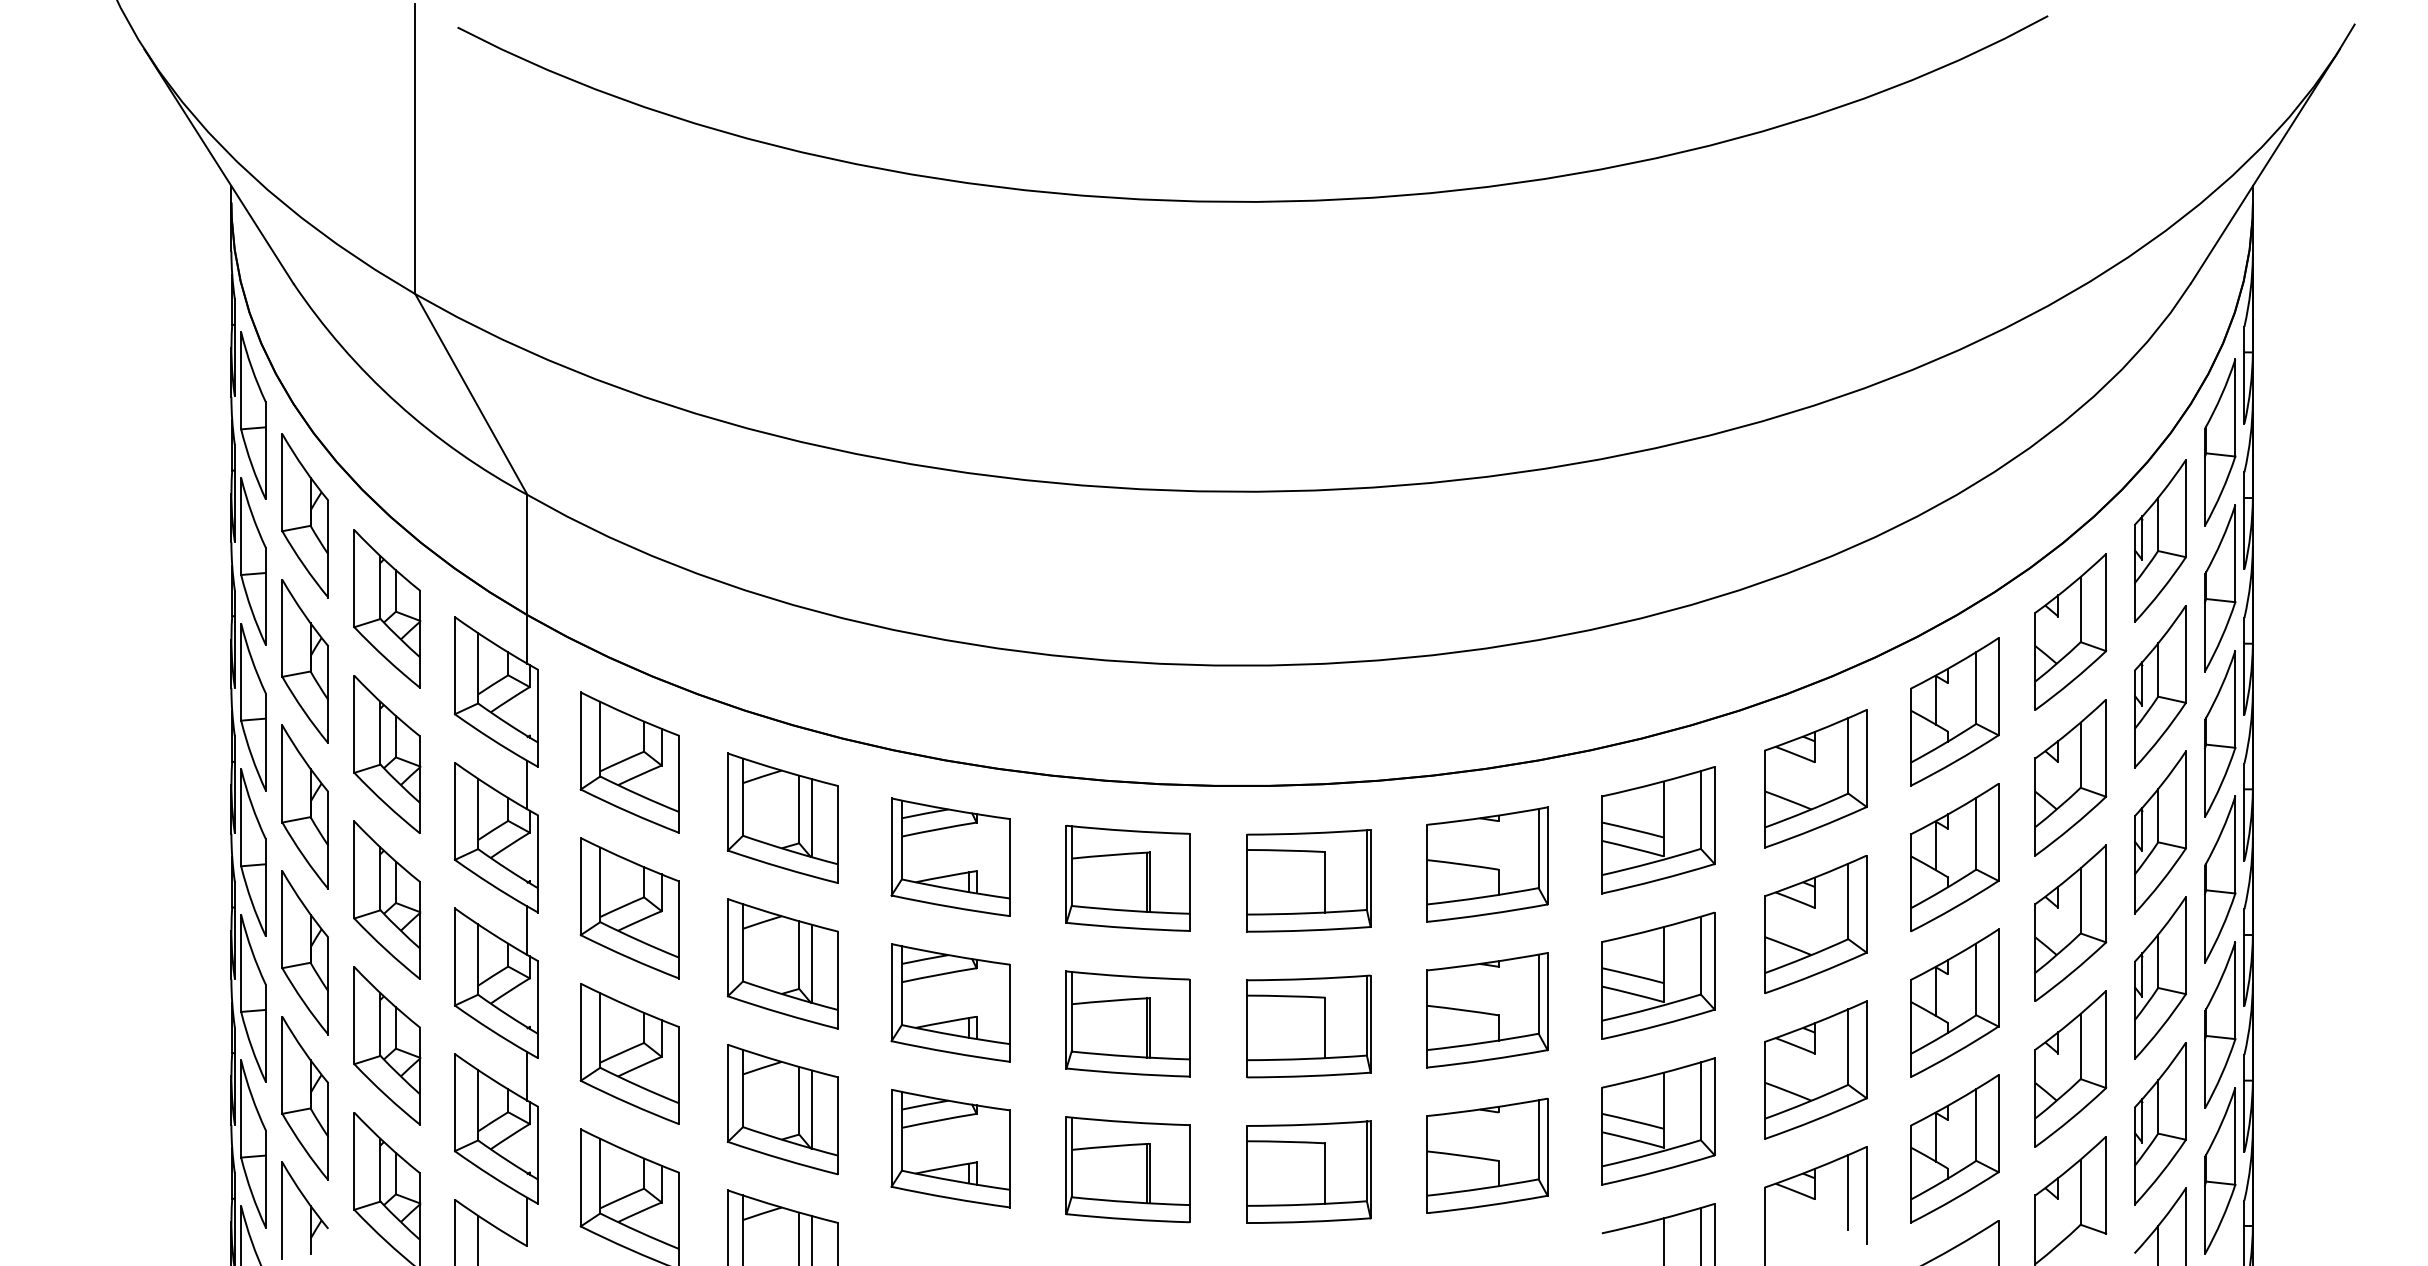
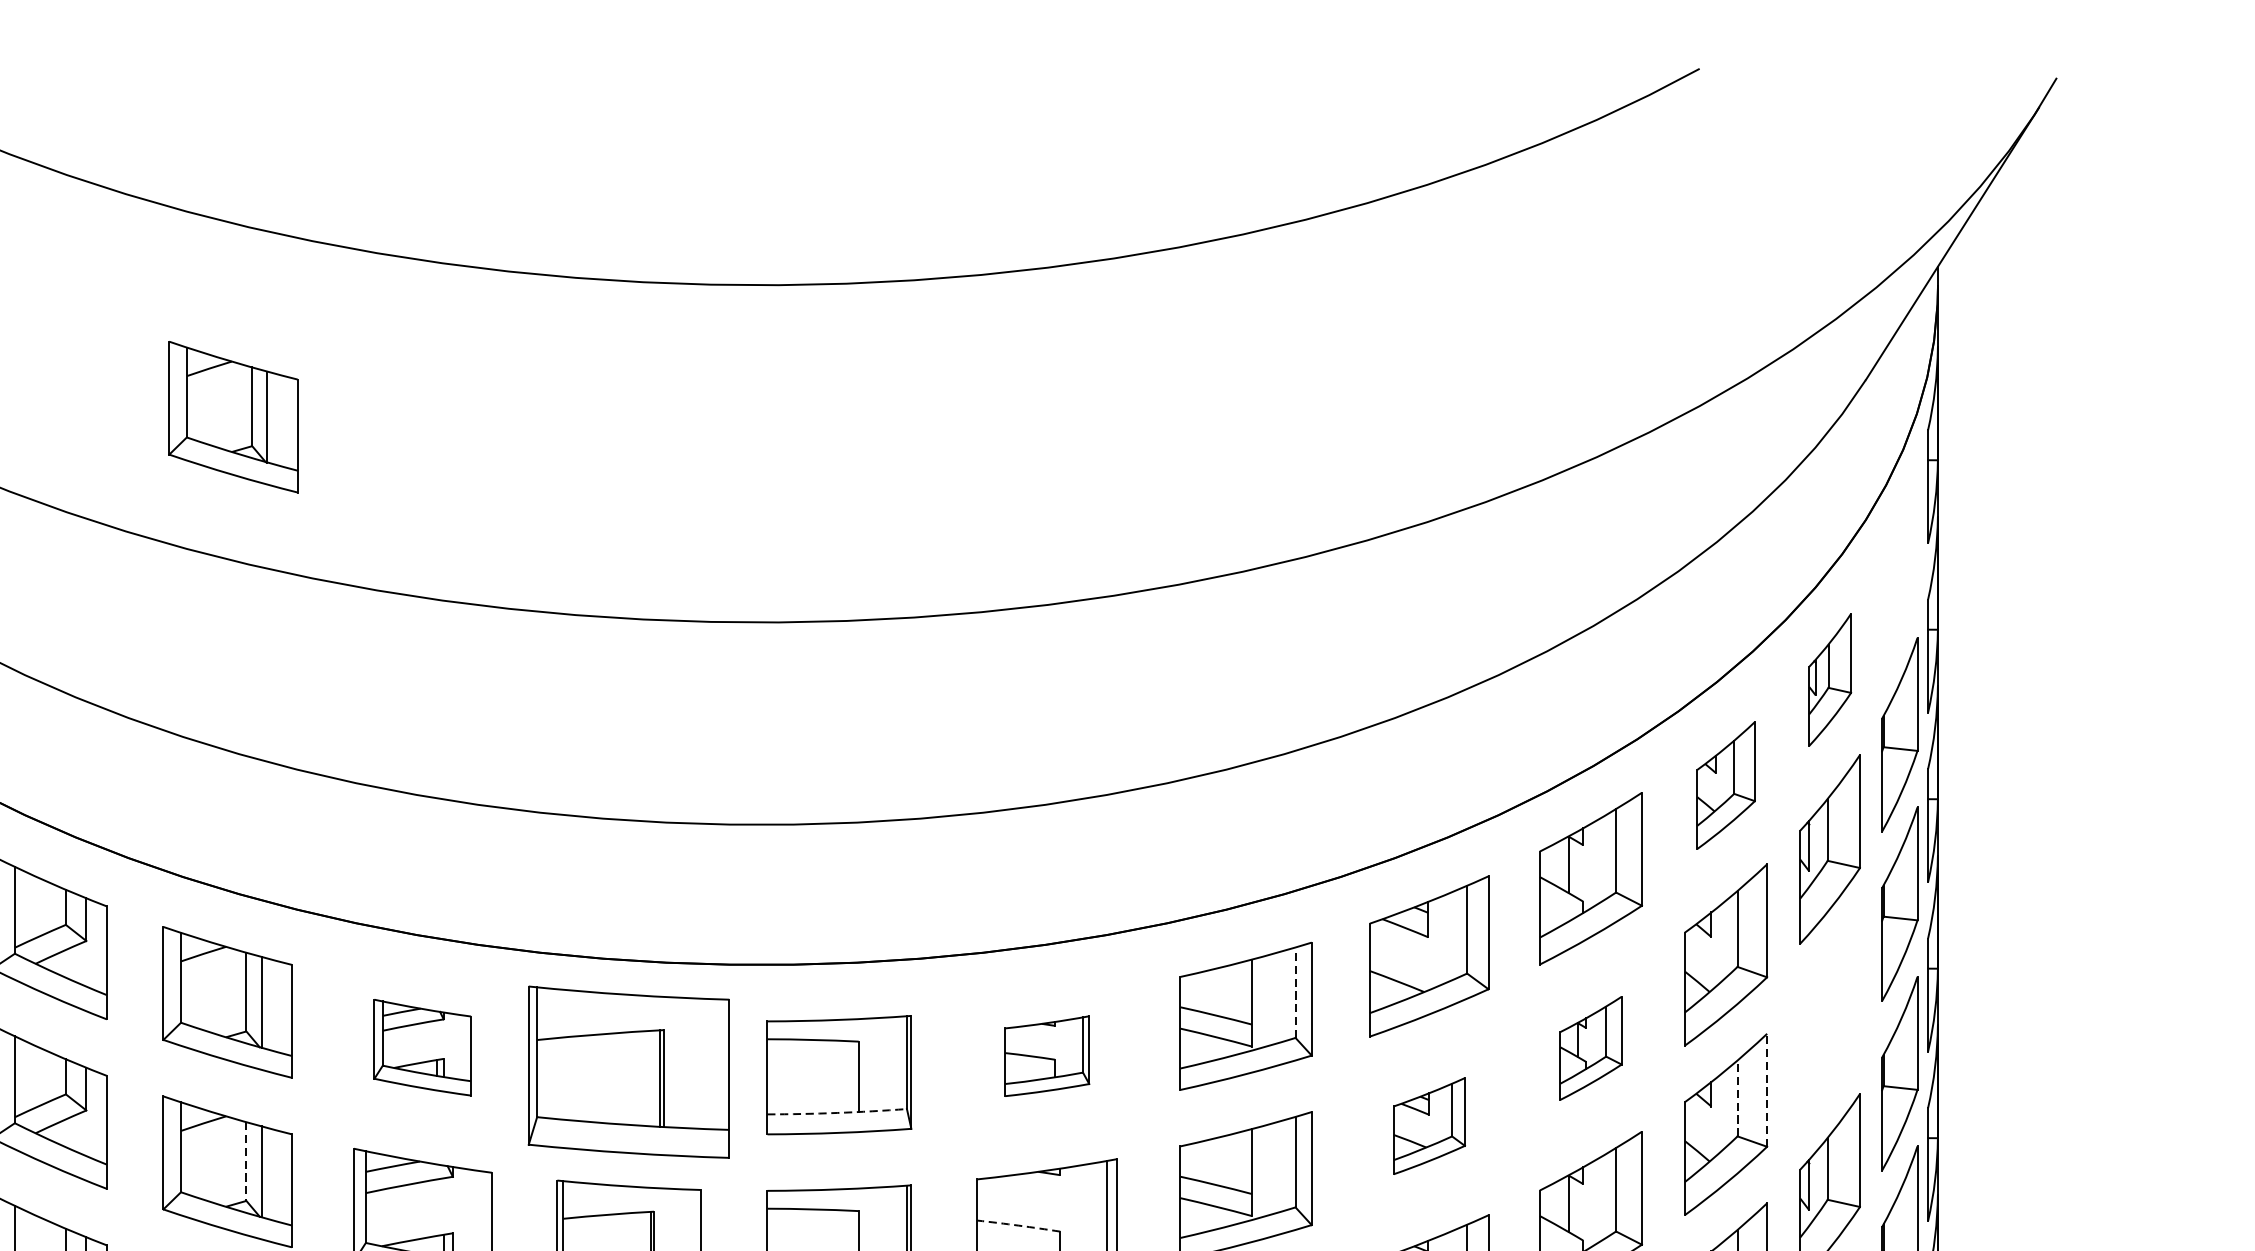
part: (787, 314) -> (232, 416), added
part: (2220, 442) -> (1900, 565), removed
part: (2160, 540) -> (1830, 679), size x0.7
part: (2070, 631) -> (1725, 785), size x0.7
line: (1700, 810) -> (1295, 993), solid -> dashed
part: (2160, 832) -> (1830, 1018), removed
part: (950, 856) -> (422, 1046), size x0.7
part: (1954, 857) -> (1590, 1047), size x0.6
part: (1487, 864) -> (1047, 1056), size x0.6
part: (1127, 878) -> (628, 1072), size x1.4
line: (2106, 893) -> (1767, 1089), solid -> dashed
line: (2080, 900) -> (1737, 1098), solid -> dashed
arc: (1306, 913) -> (836, 1113), solid -> dashed
part: (1815, 924) -> (1428, 1125), size x0.6
line: (799, 955) -> (246, 1162), solid -> dashed
arc: (1463, 1010) -> (1019, 1226), solid -> dashed

